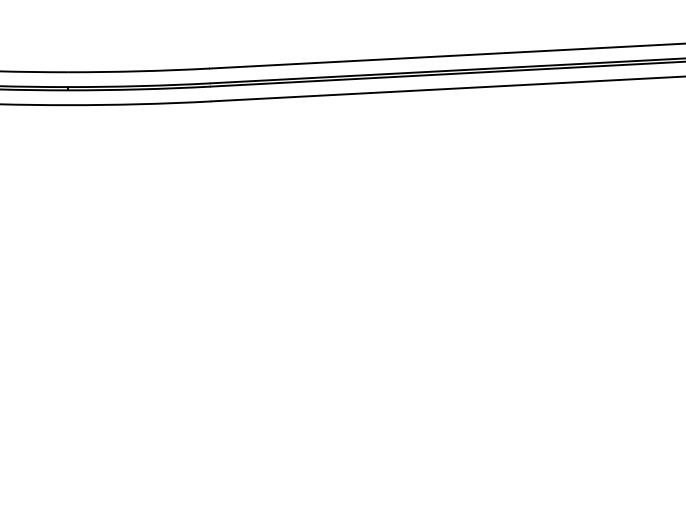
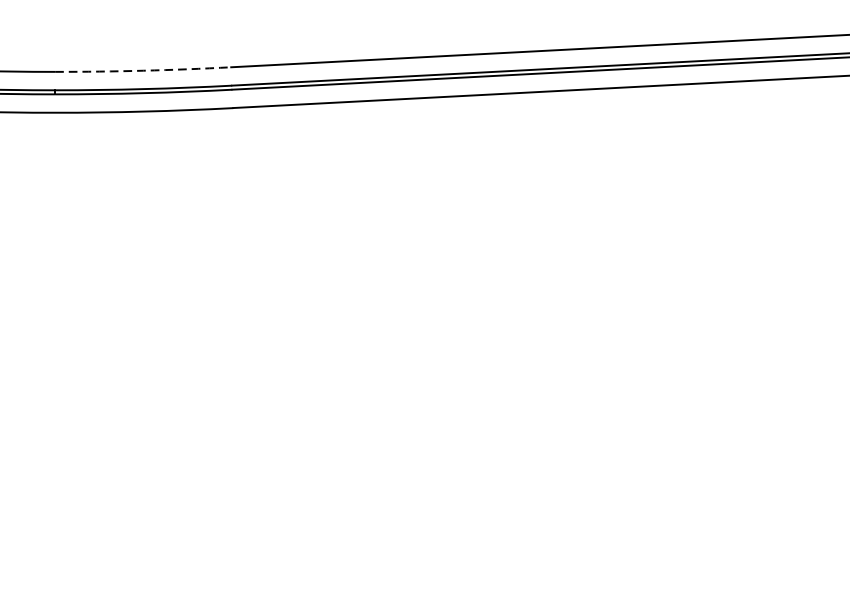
arc: (139, 71) -> (143, 70), solid -> dashed

